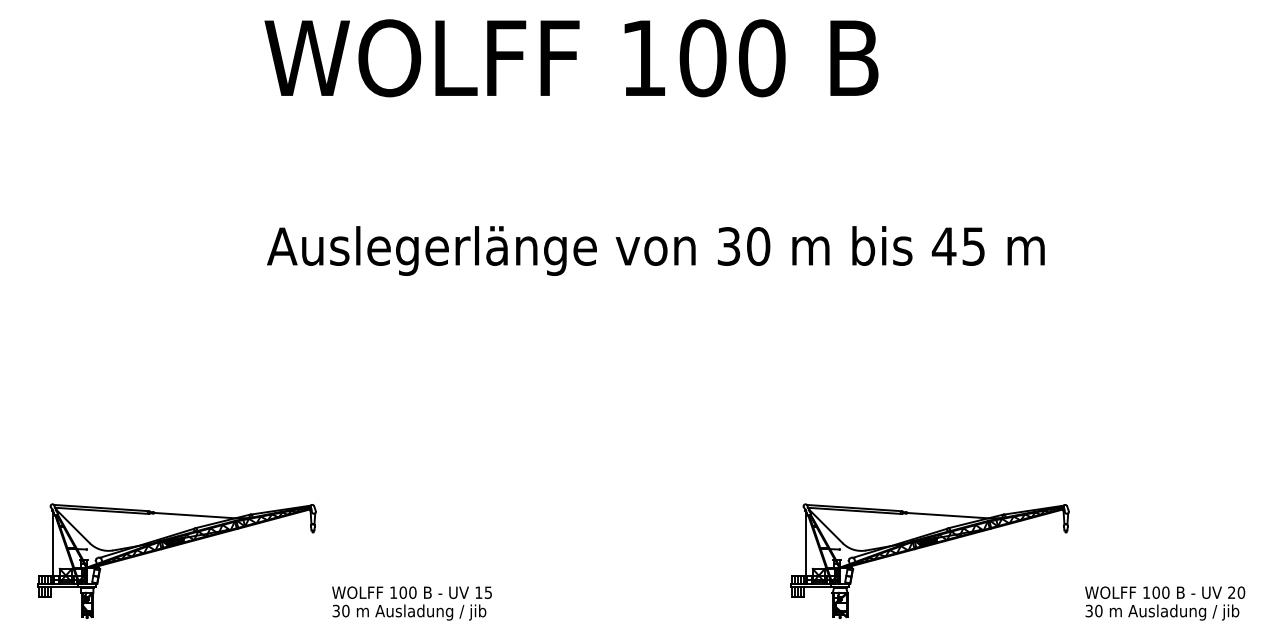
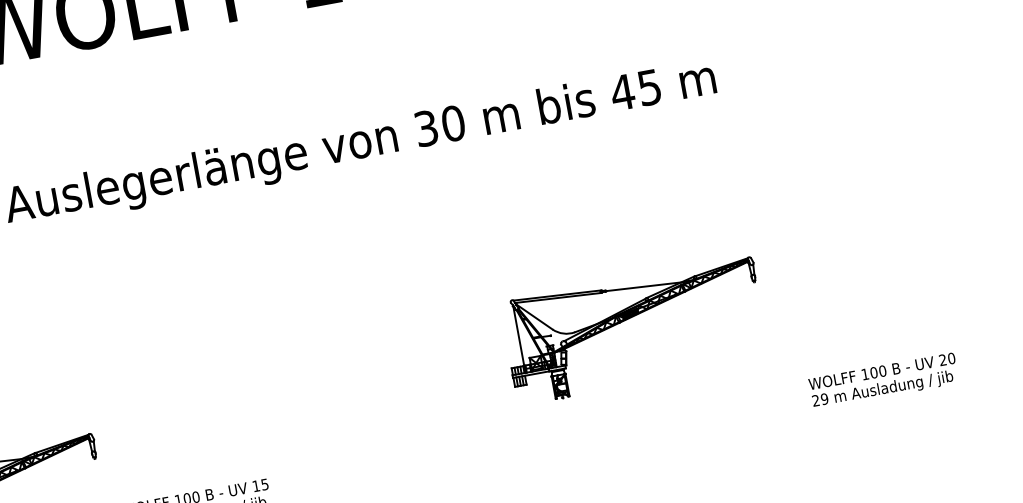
part: (925, 547) -> (628, 319), moved
text: (1093, 611) -> (819, 400), 30 -> 29

